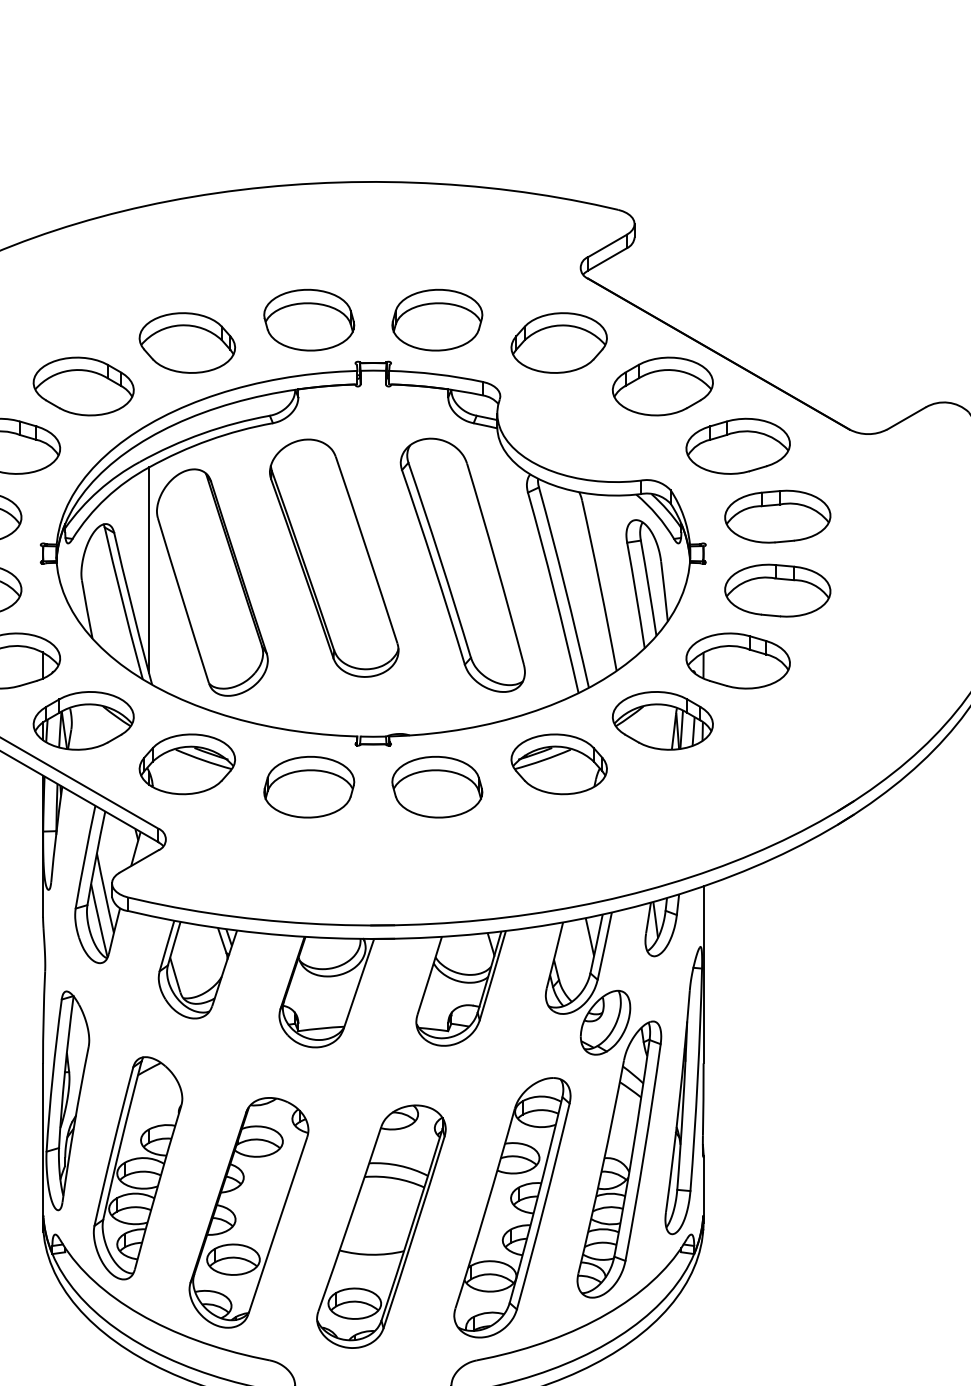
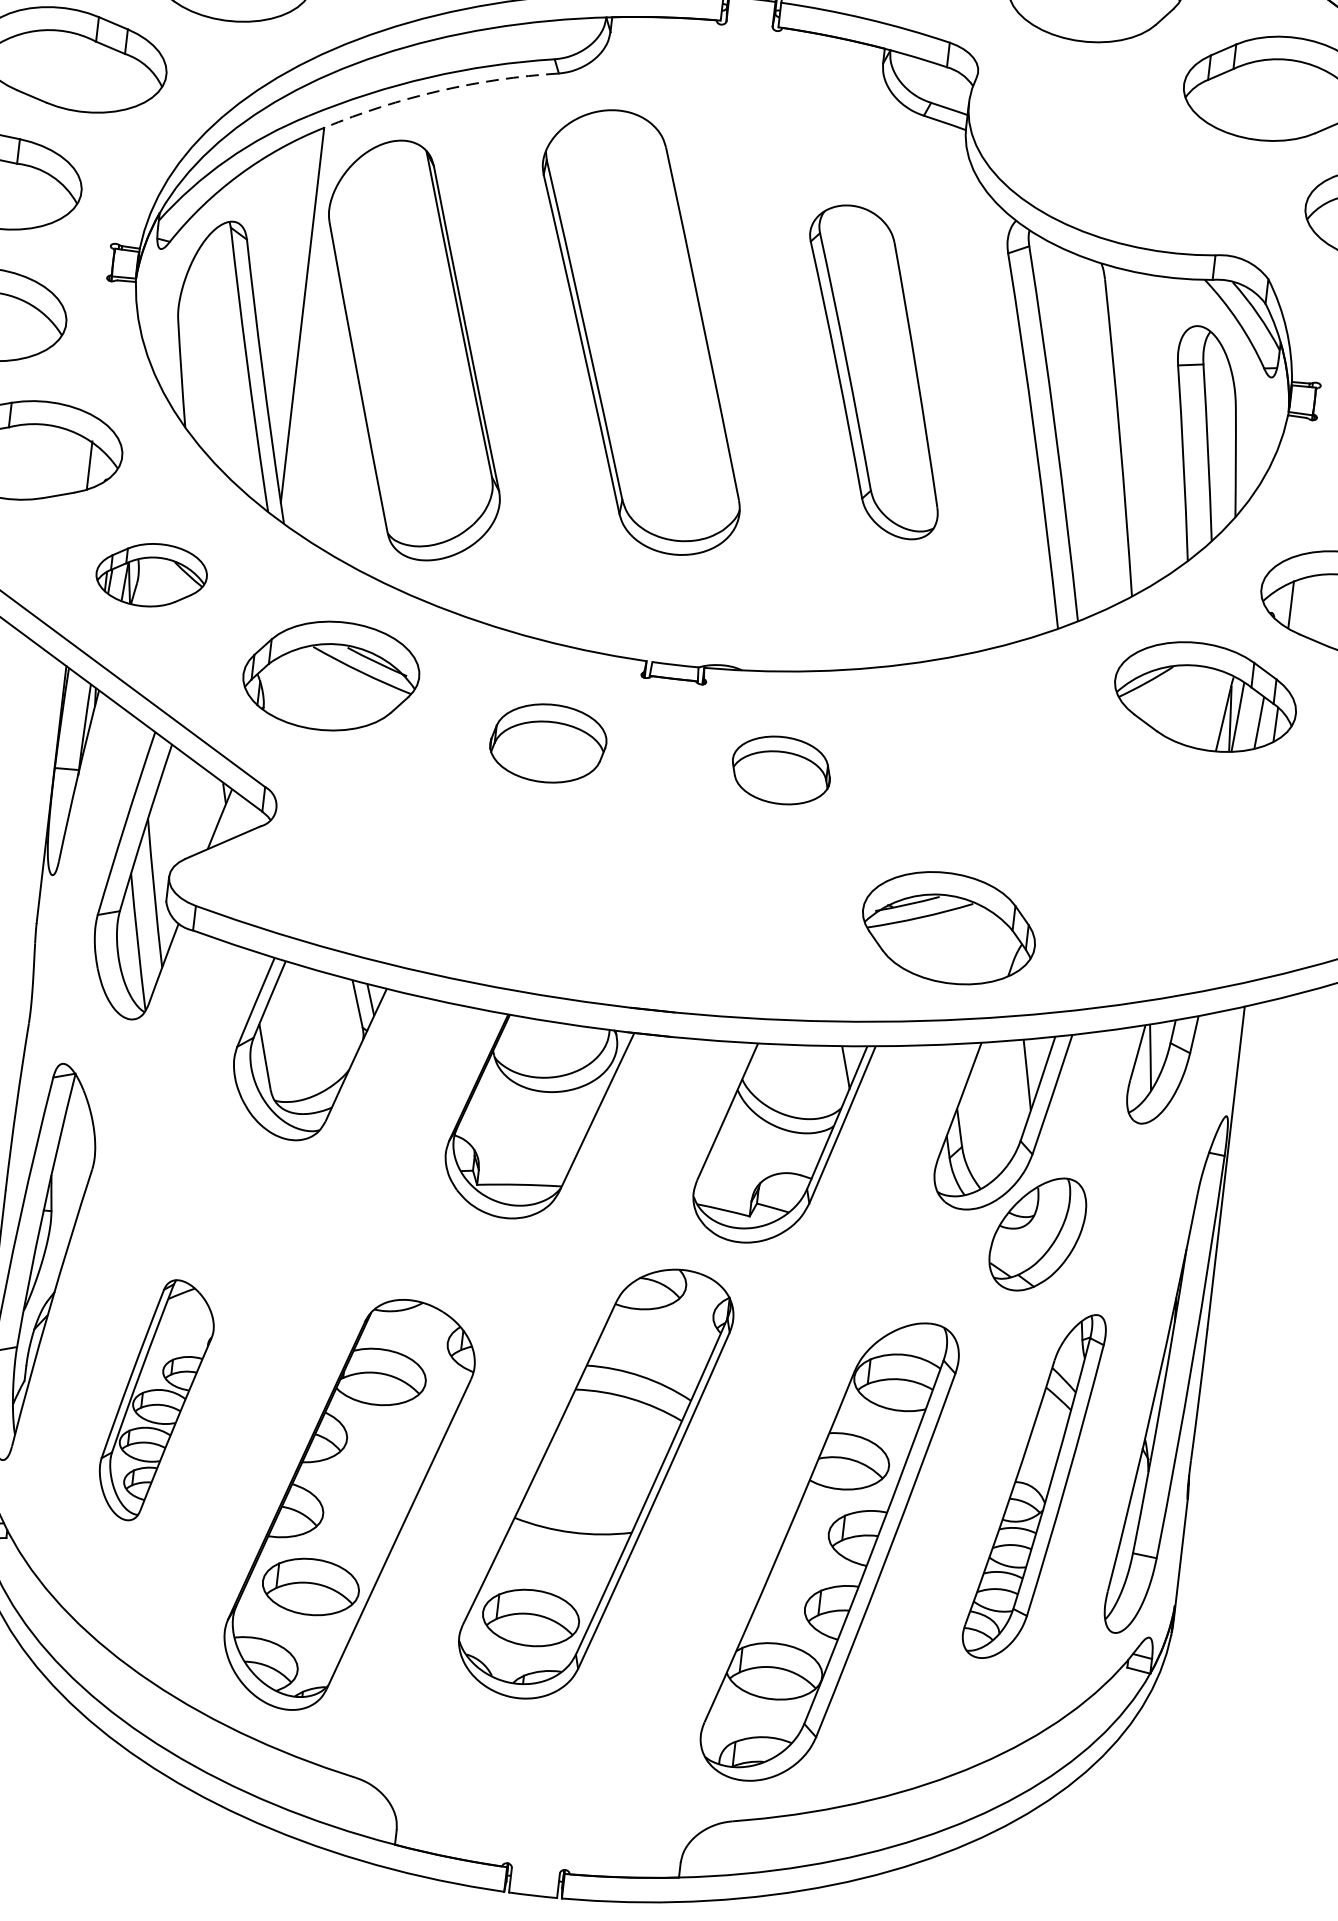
arc: (209, 440) -> (439, 91), solid -> dashed
part: (462, 564) -> (873, 370), size x0.7
part: (83, 720) -> (151, 574), size x0.6
part: (558, 764) -> (947, 928), moved
part: (309, 787) -> (548, 743), size x0.7
part: (437, 787) -> (781, 770), size x0.6
part: (619, 1159) -> (1034, 1485), size x0.7
part: (137, 1168) -> (155, 1400), size x0.6
part: (381, 1226) -> (595, 1483), moved

